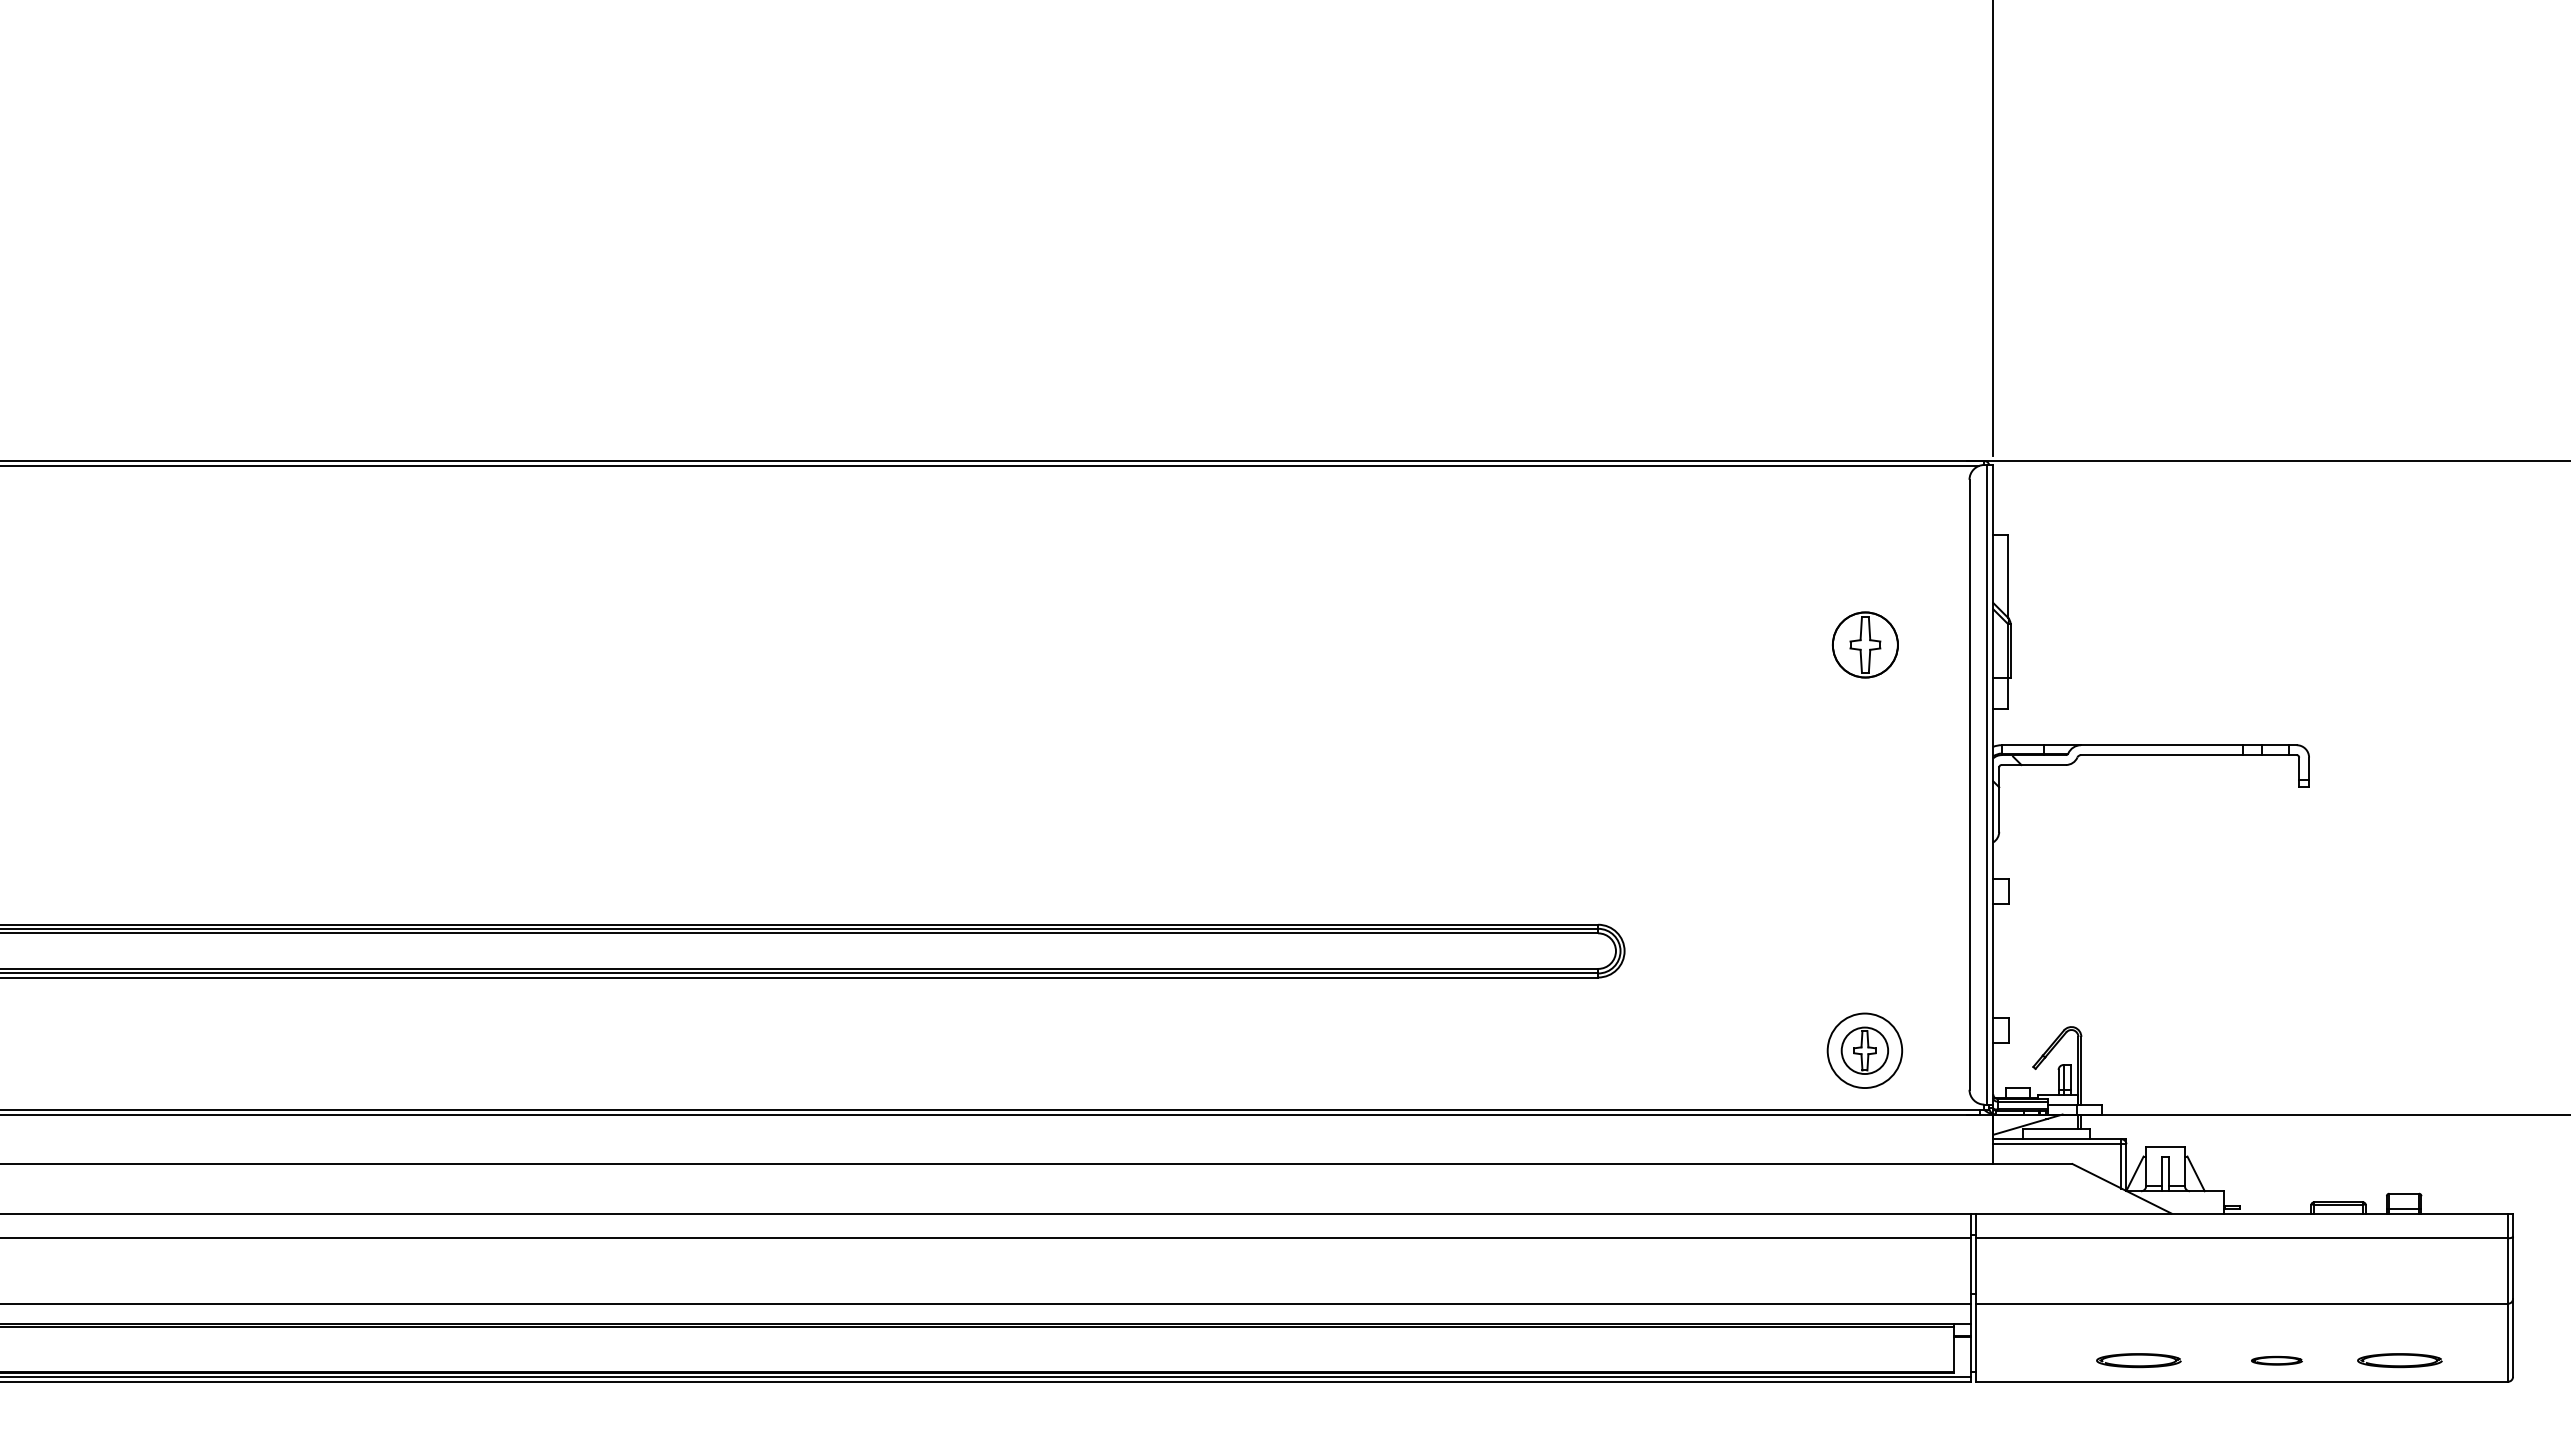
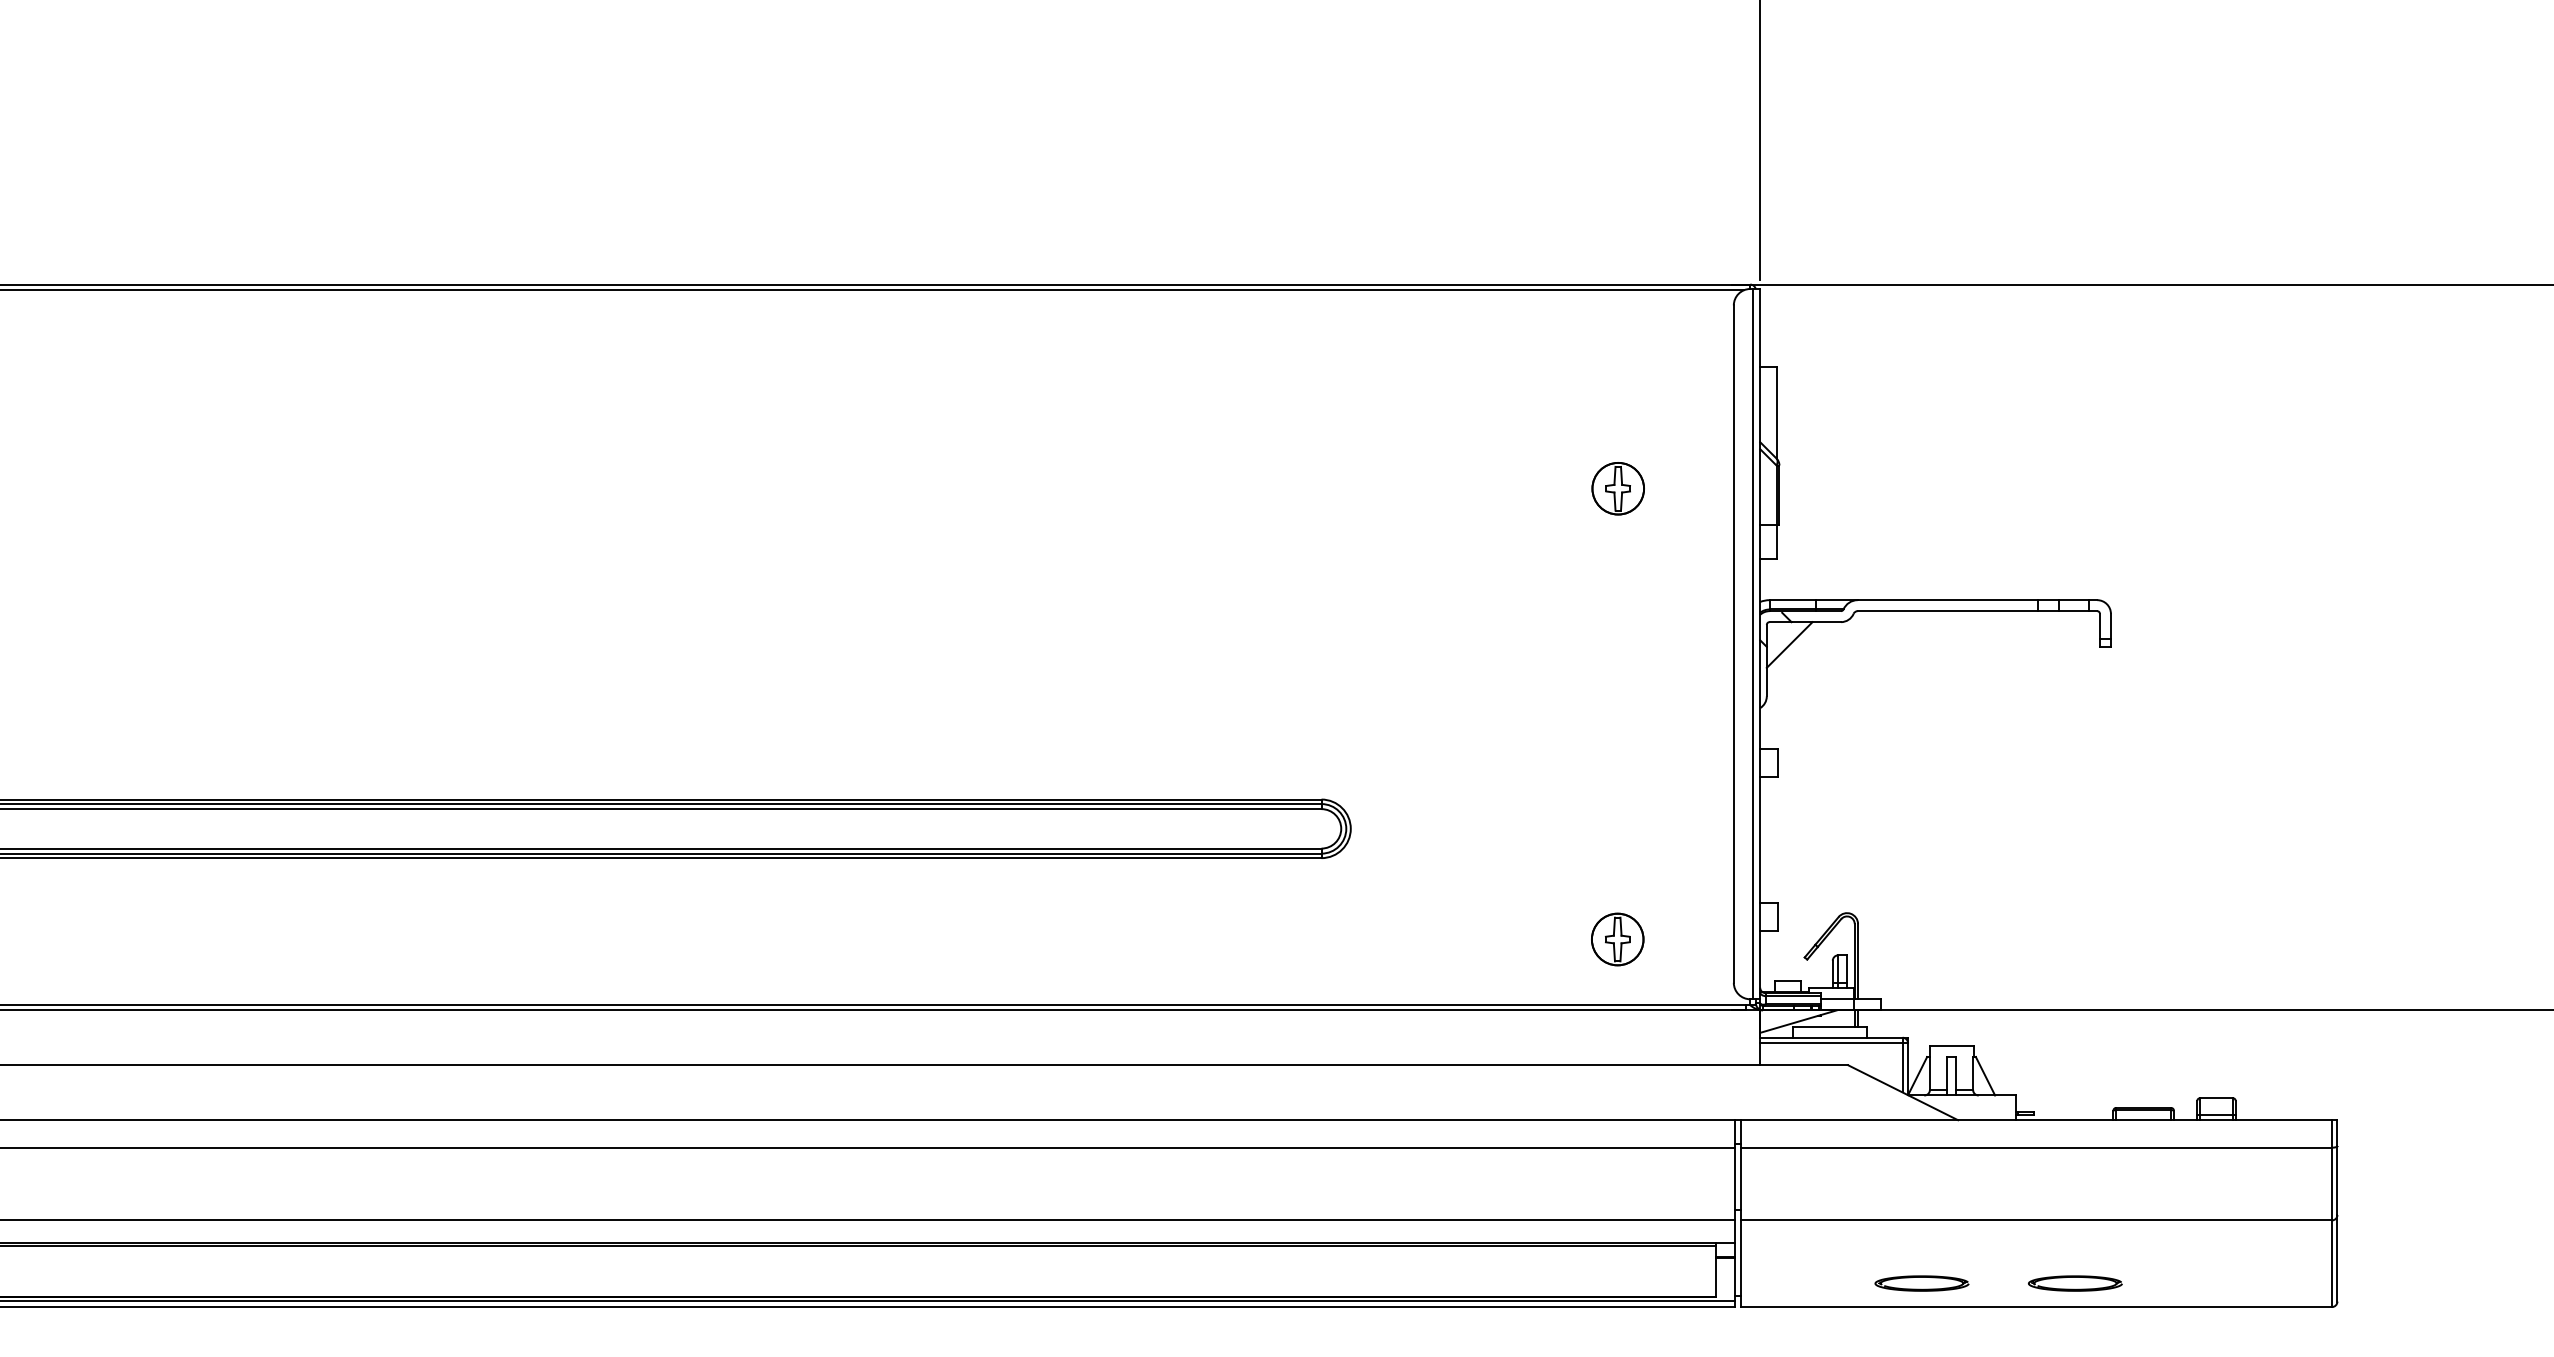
part: (1865, 644) -> (1618, 488), size x0.71
line: (2019, 785) -> (1789, 644), added
circle: (1864, 1050) -> (1617, 939), size x0.62
part: (2276, 1360) -> (2074, 1283), size x1.67
part: (2399, 1360) -> (2211, 1283), removed

